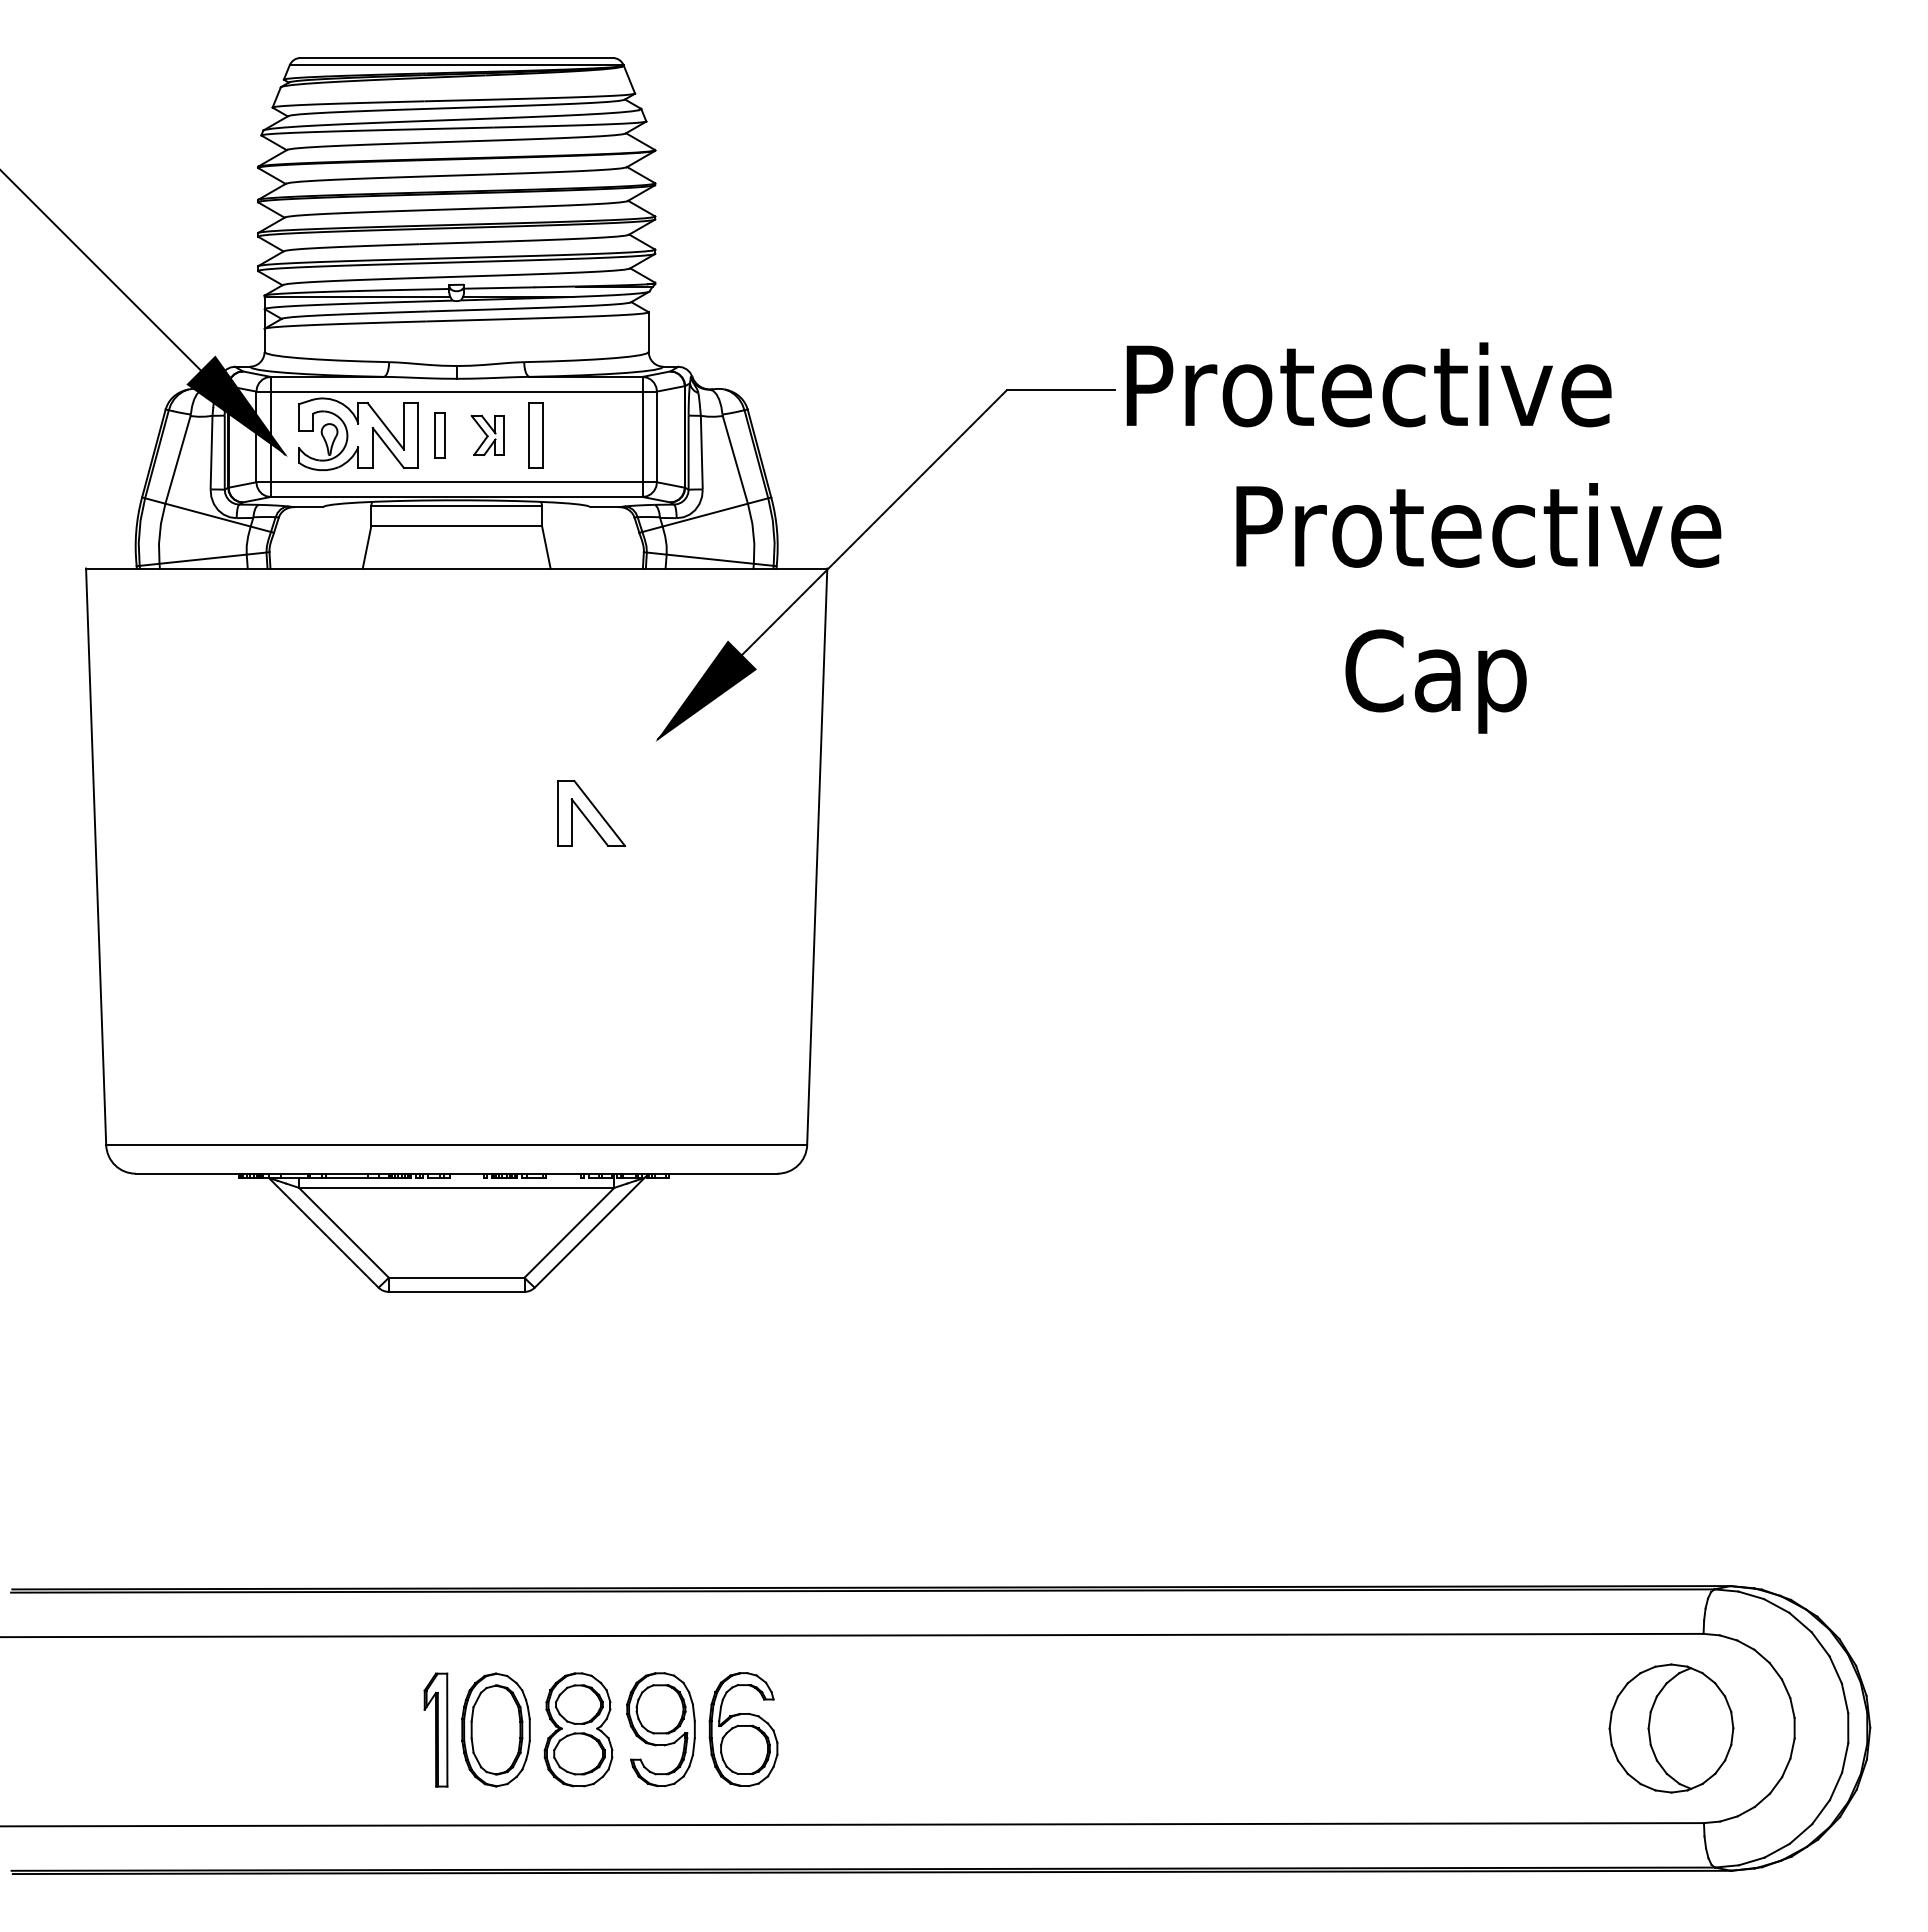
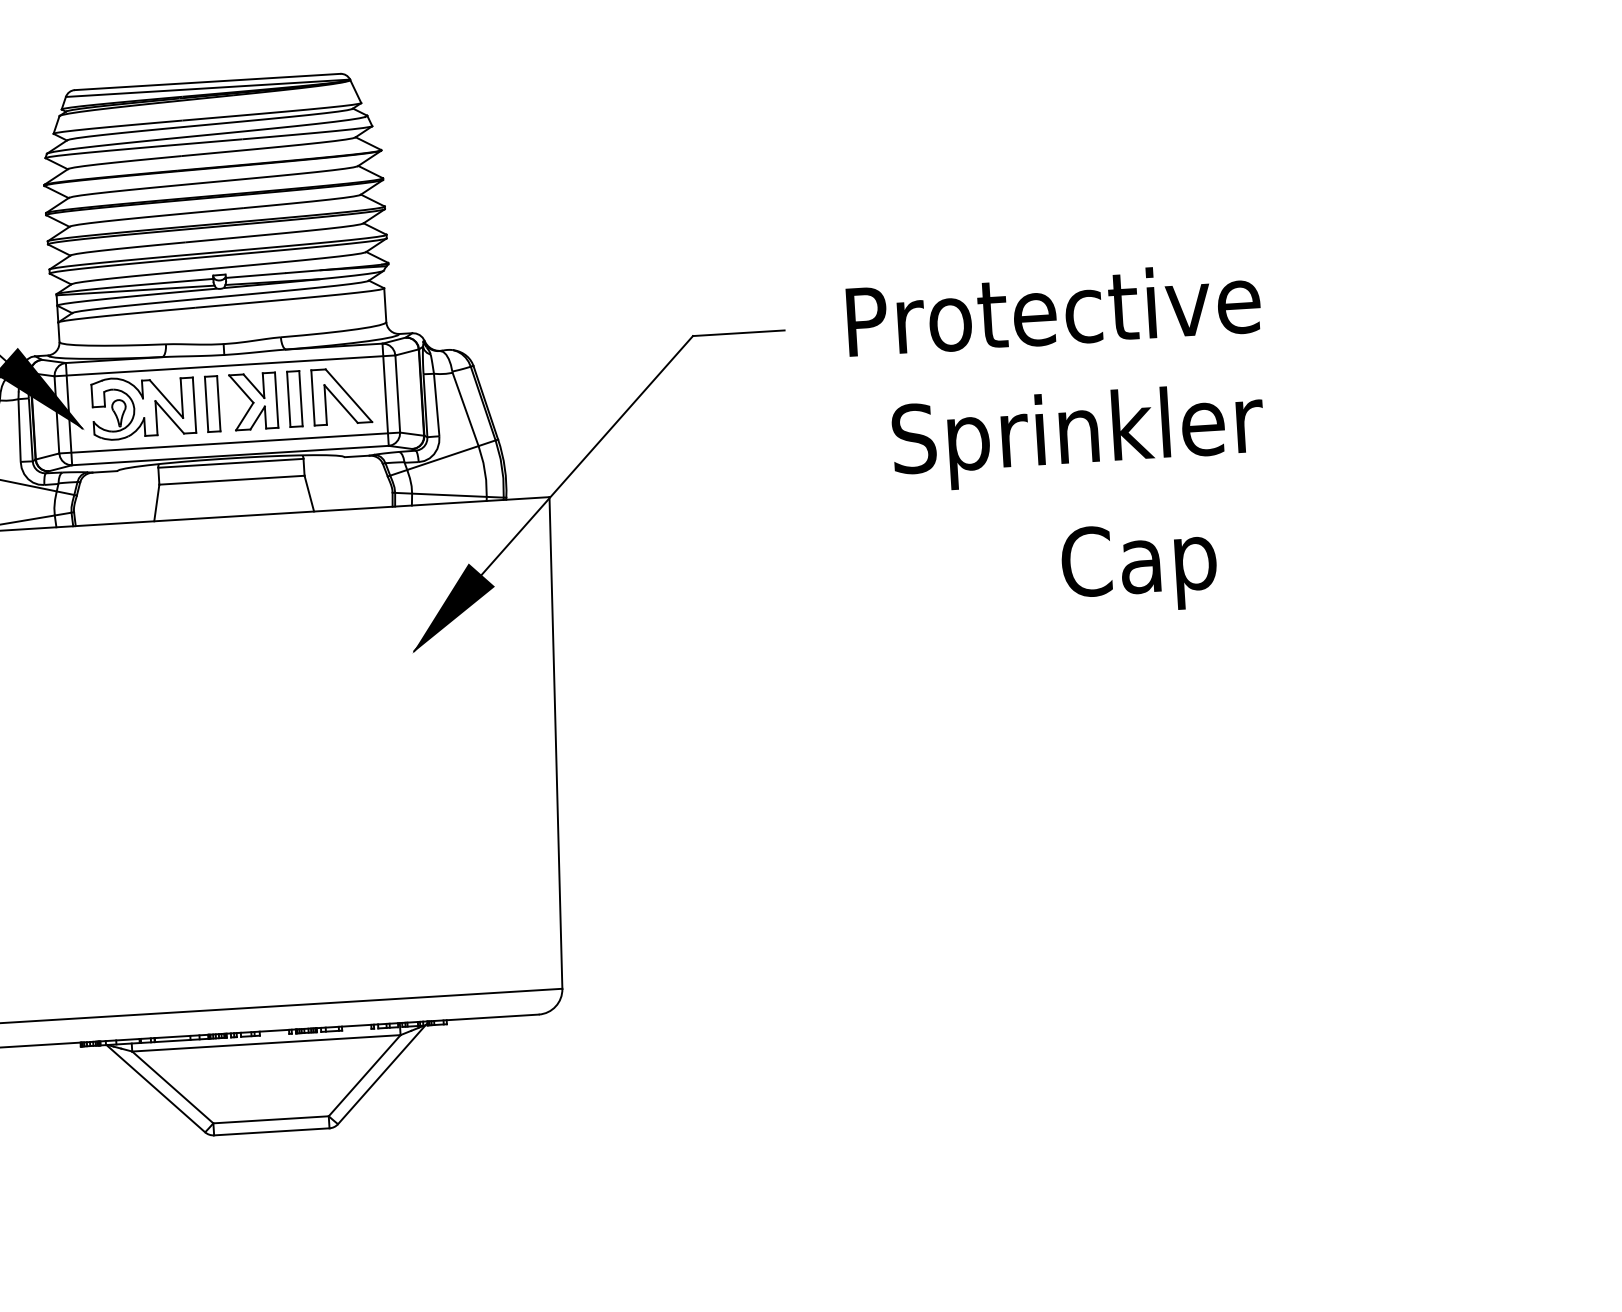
text: (1368, 384) -> (1053, 309), moved
part: (439, 435) -> (212, 404), size x1.43
part: (487, 435) -> (253, 401), size x1.67
text: (1477, 536) -> (1101, 436), Protective -> Sprinkler
text: (1435, 681) -> (1138, 567), moved
part: (591, 813) -> (341, 396), moved

